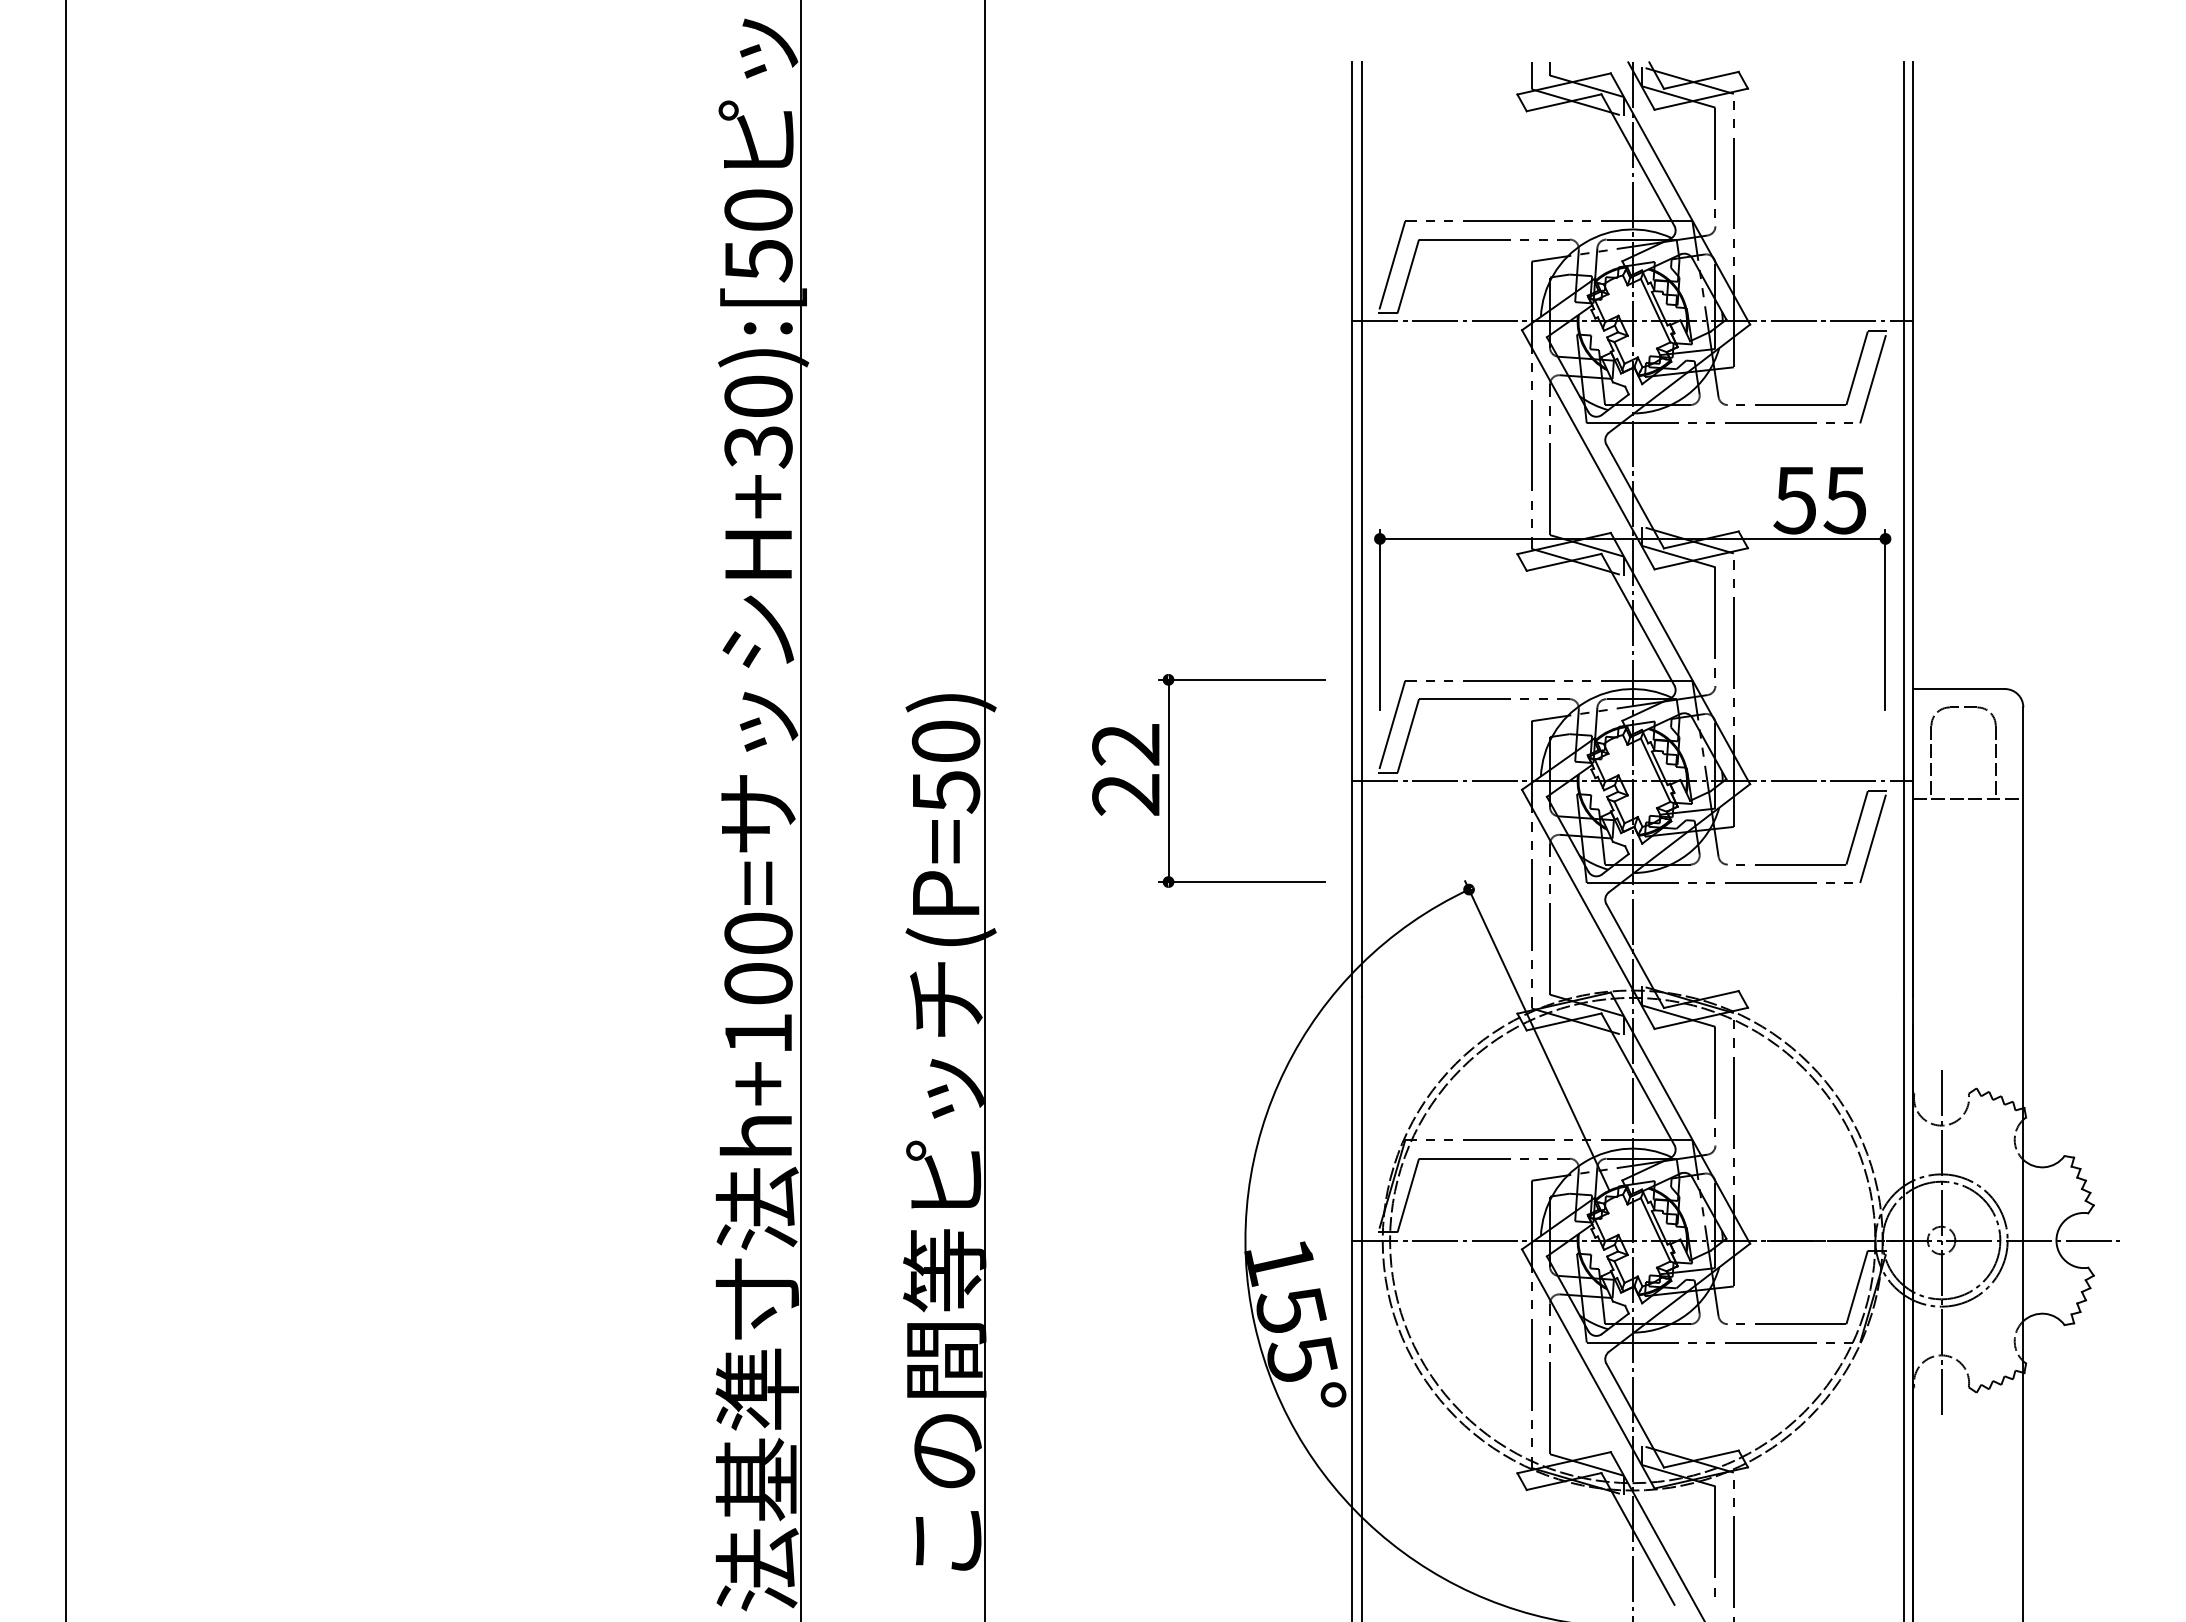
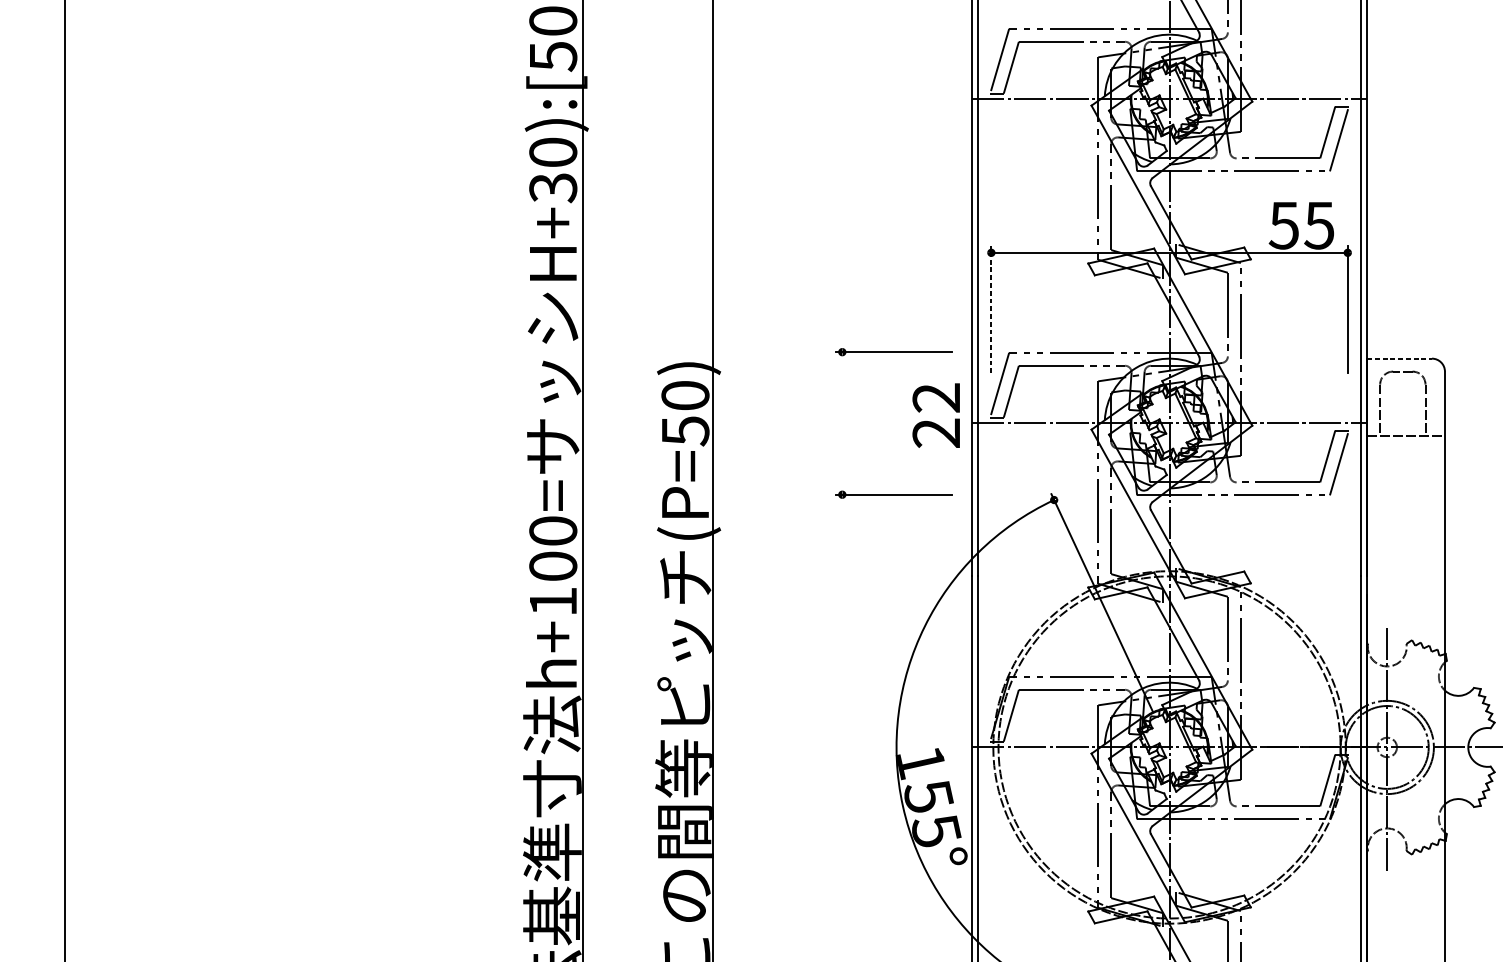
line: (1379, 619) -> (991, 309), solid -> dashed
line: (1959, 689) -> (1399, 358), solid -> dashed
text: (1125, 769) -> (936, 415), moved
line: (1168, 780) -> (842, 423), removed

